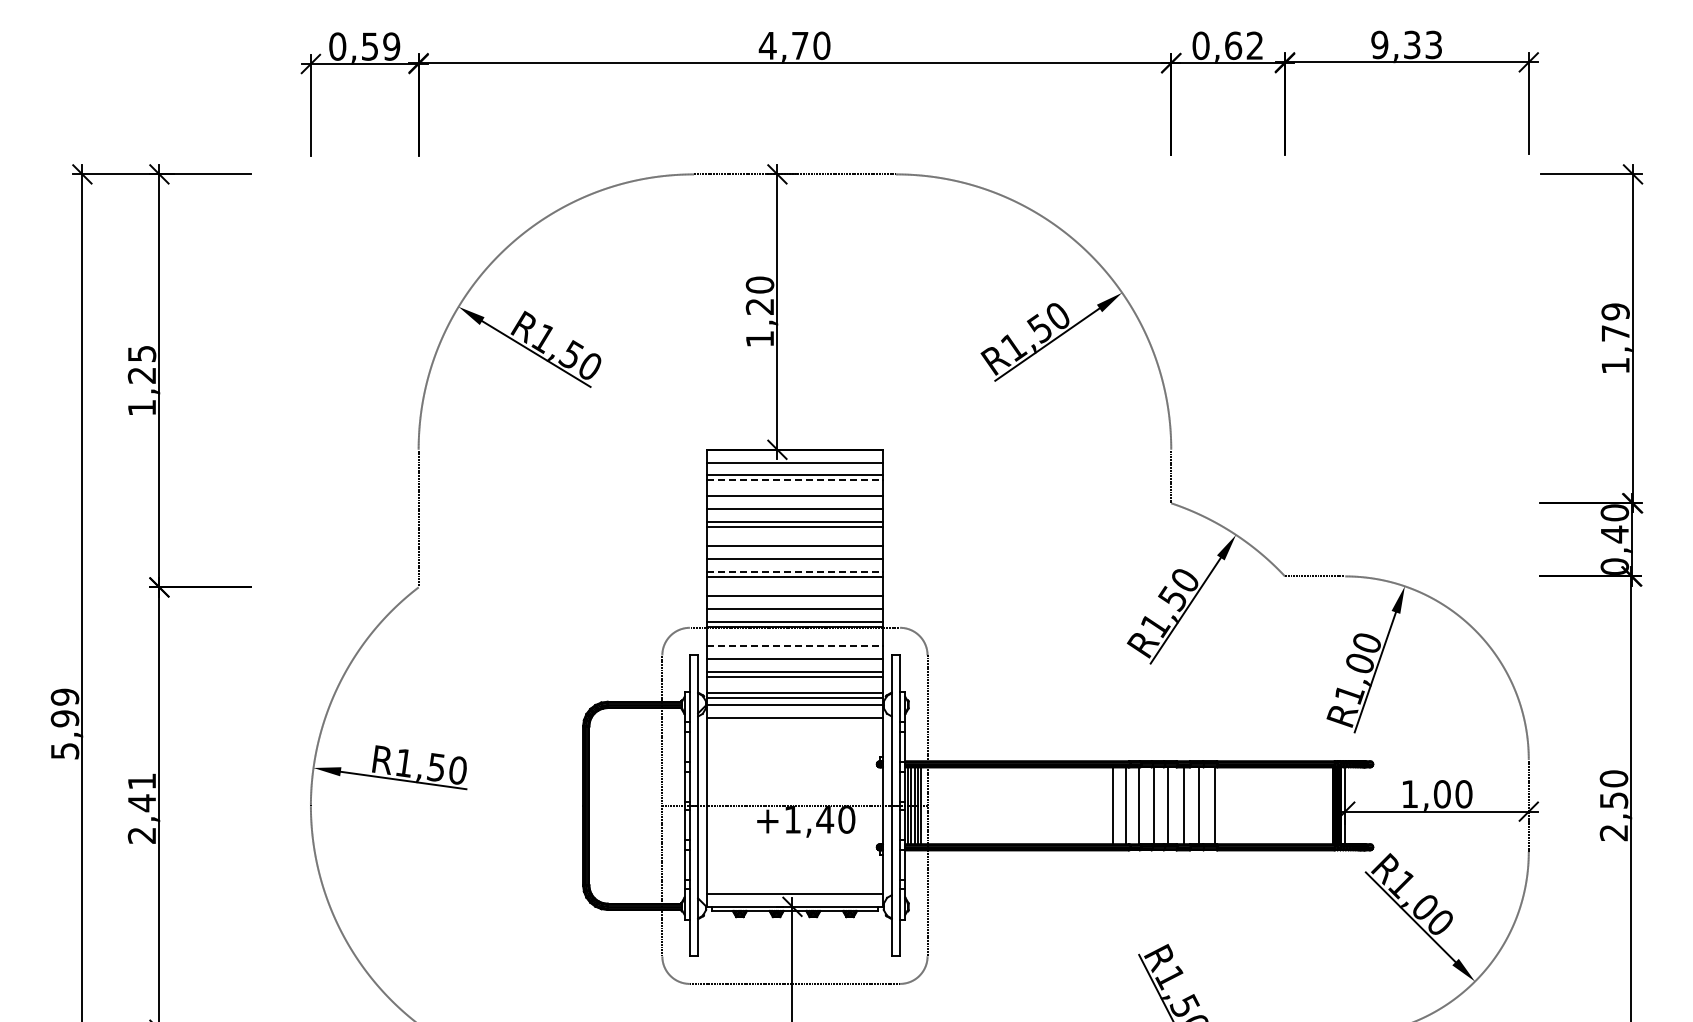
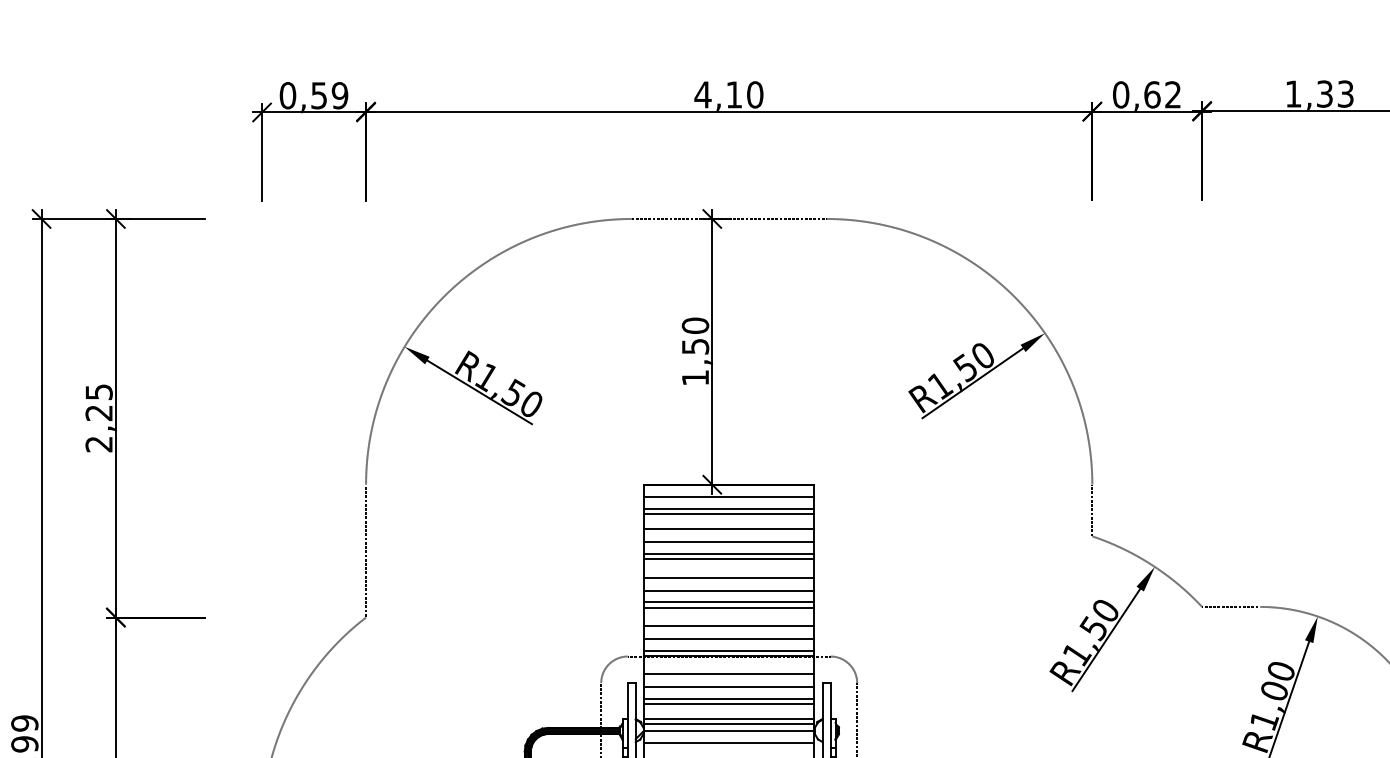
text: (1379, 44) -> (1293, 93), 9,33 -> 1,33
text: (800, 45) -> (734, 94), 4,70 -> 4,10
text: (759, 306) -> (694, 346), 1,20 -> 1,50
text: (141, 408) -> (98, 444), 1,25 -> 2,25
line: (795, 480) -> (729, 514), dashed -> solid
line: (795, 571) -> (729, 602), dashed -> solid
line: (795, 645) -> (729, 673), dashed -> solid

